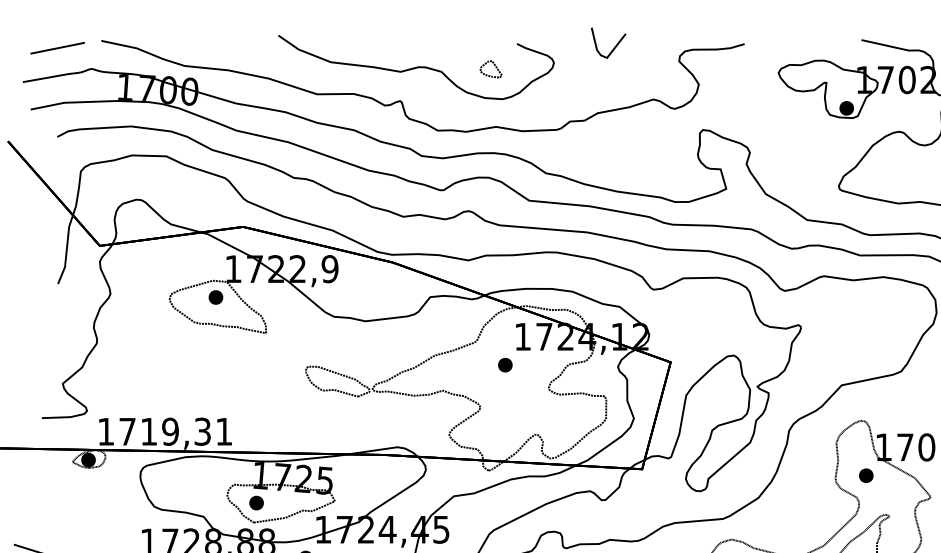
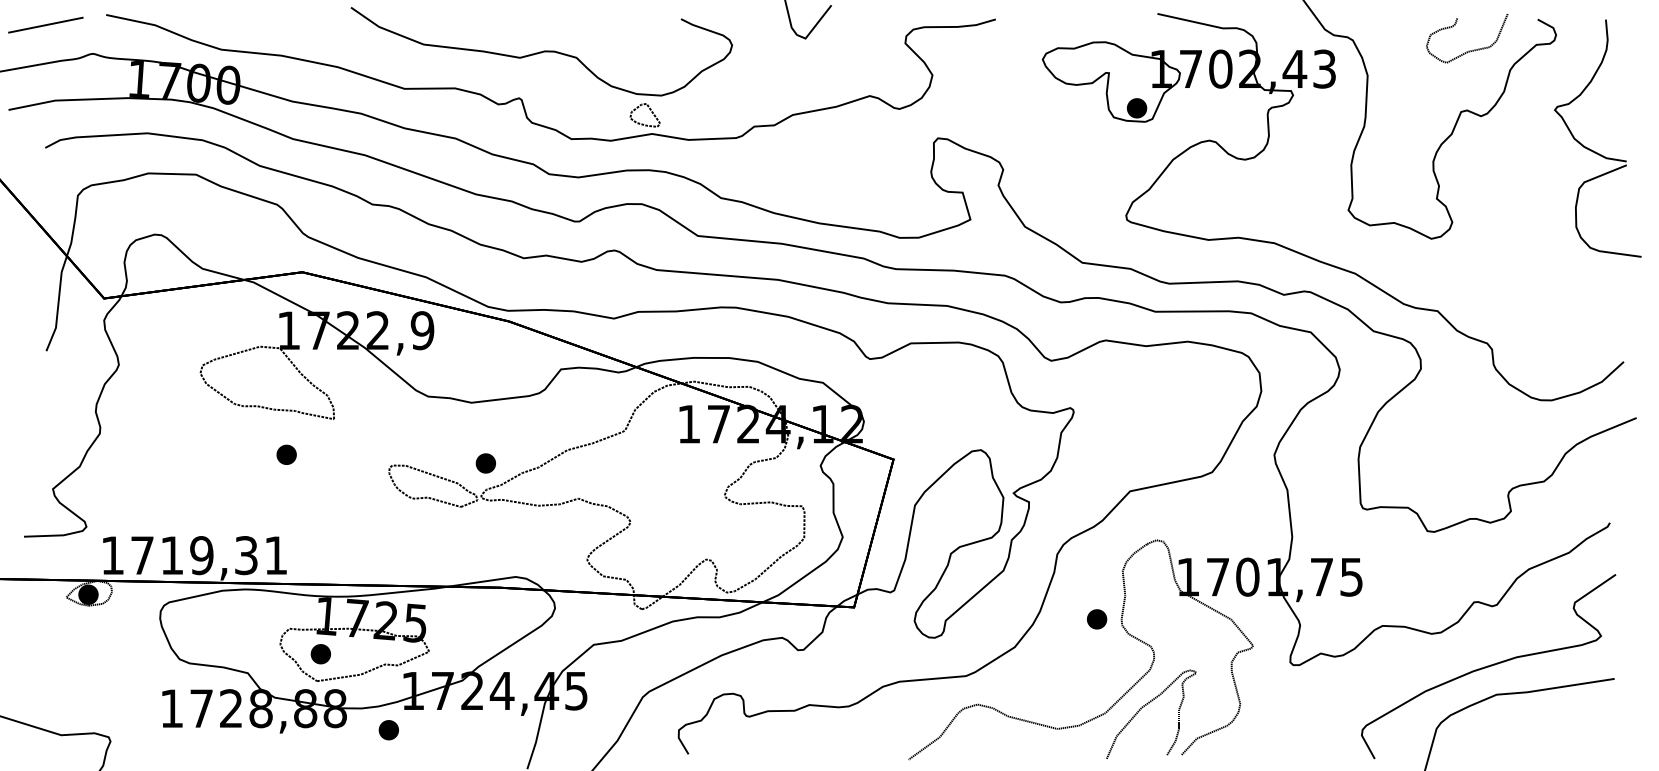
part: (495, 67) -> (651, 112), moved
part: (215, 297) -> (286, 454), moved
part: (505, 365) -> (485, 463), moved
part: (866, 475) -> (1097, 619), moved

